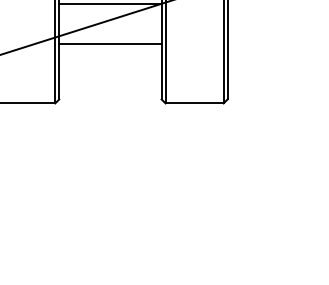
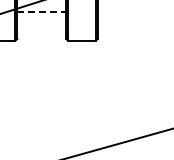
line: (111, 44) -> (42, 12), solid -> dashed

